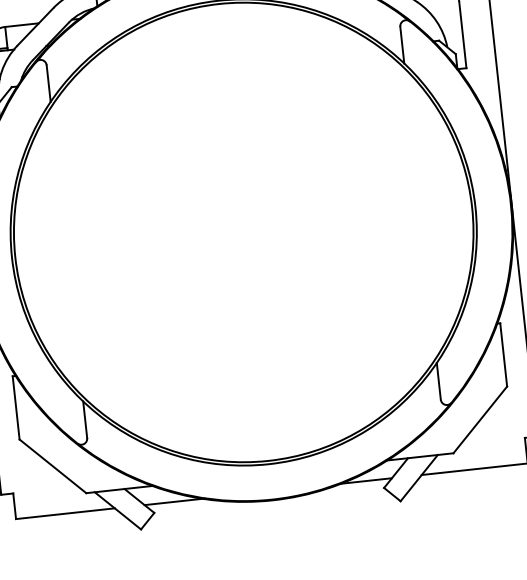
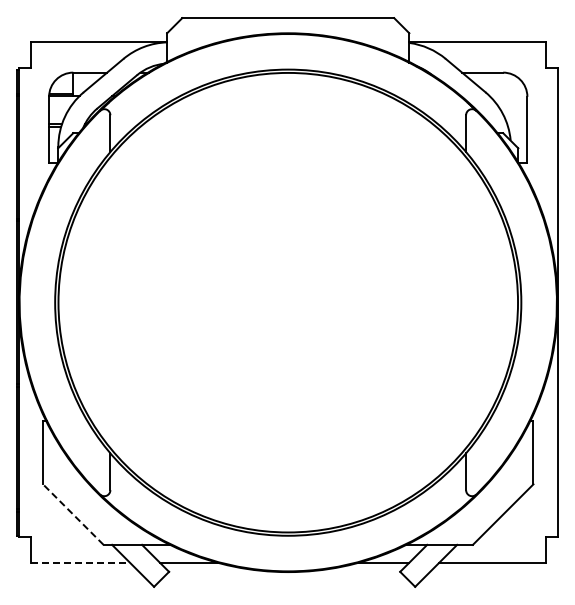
line: (53, 466) -> (73, 514), solid -> dashed
line: (65, 514) -> (80, 563), solid -> dashed

